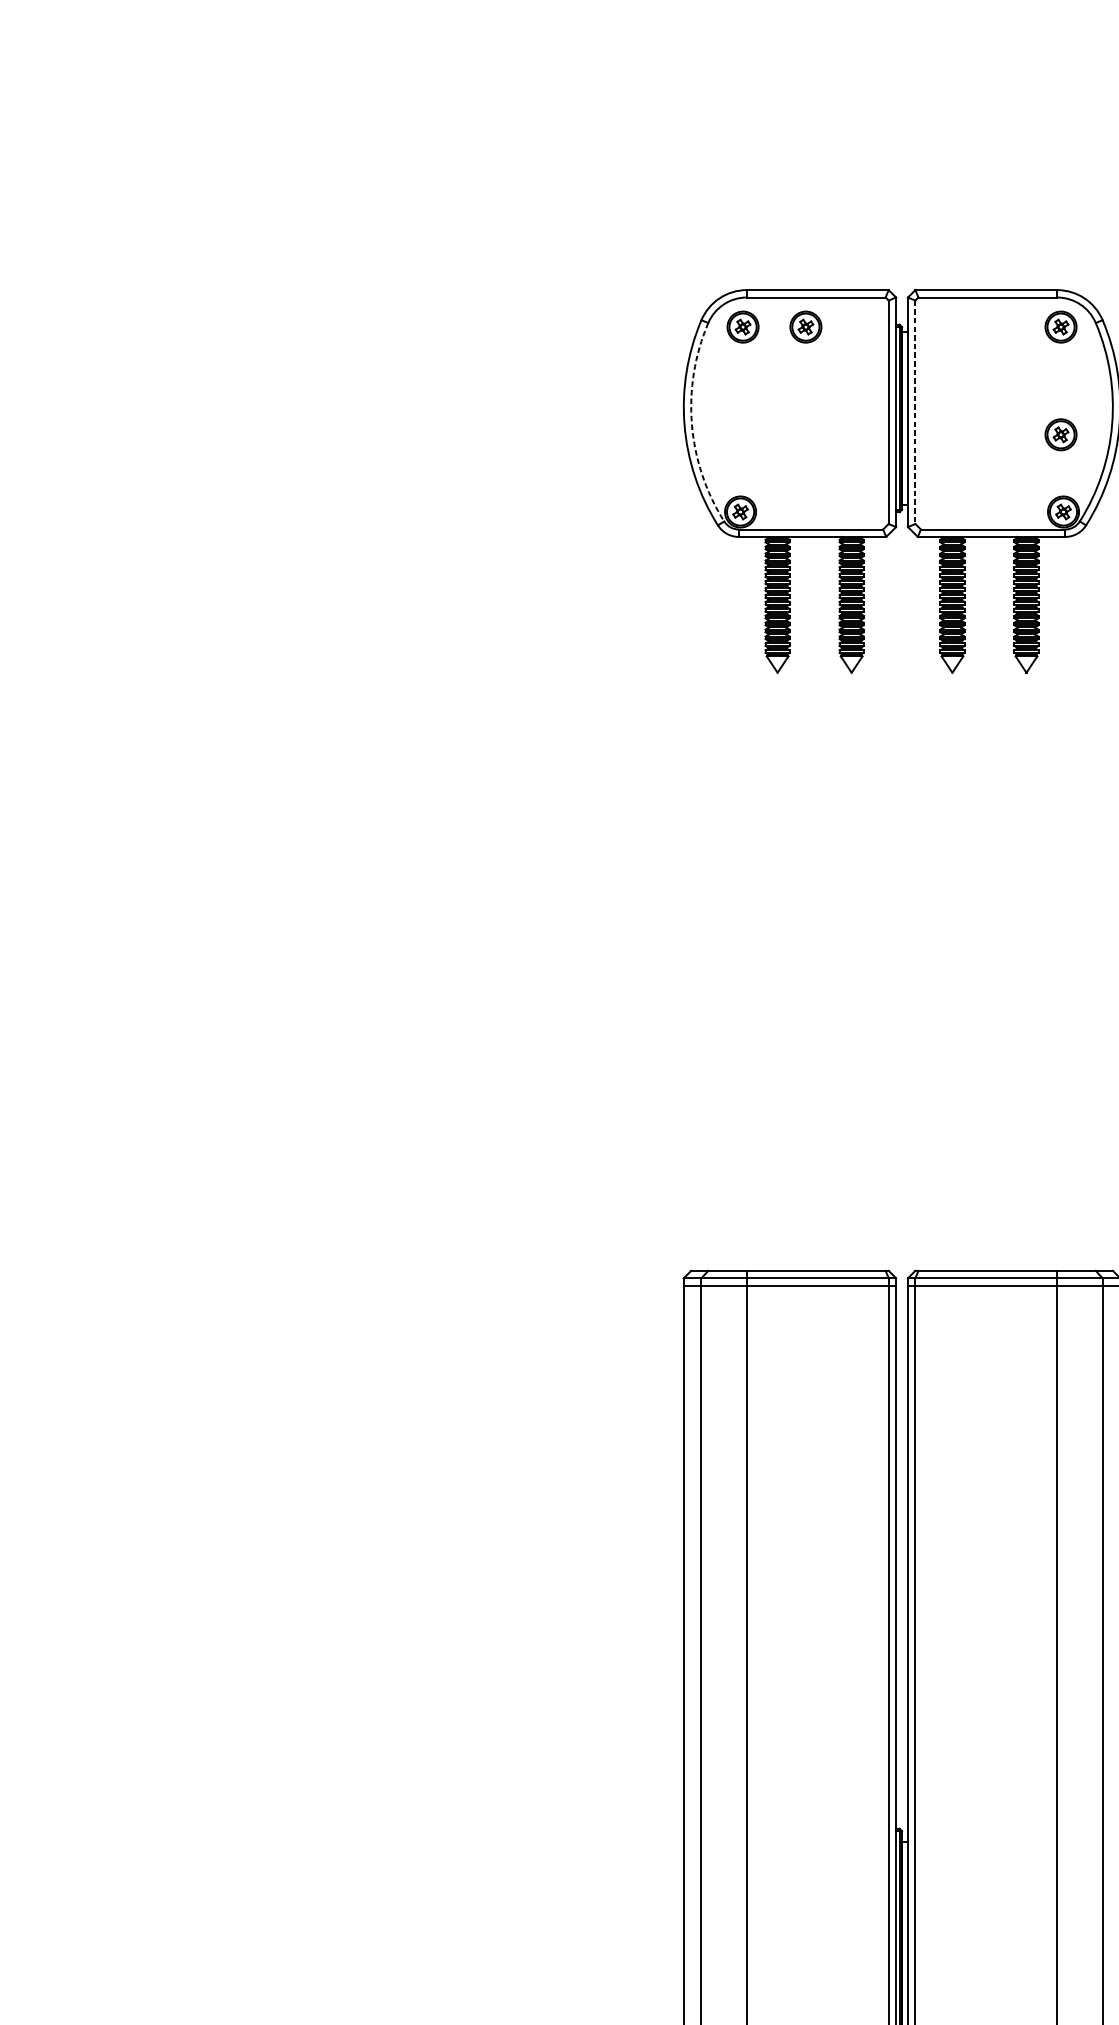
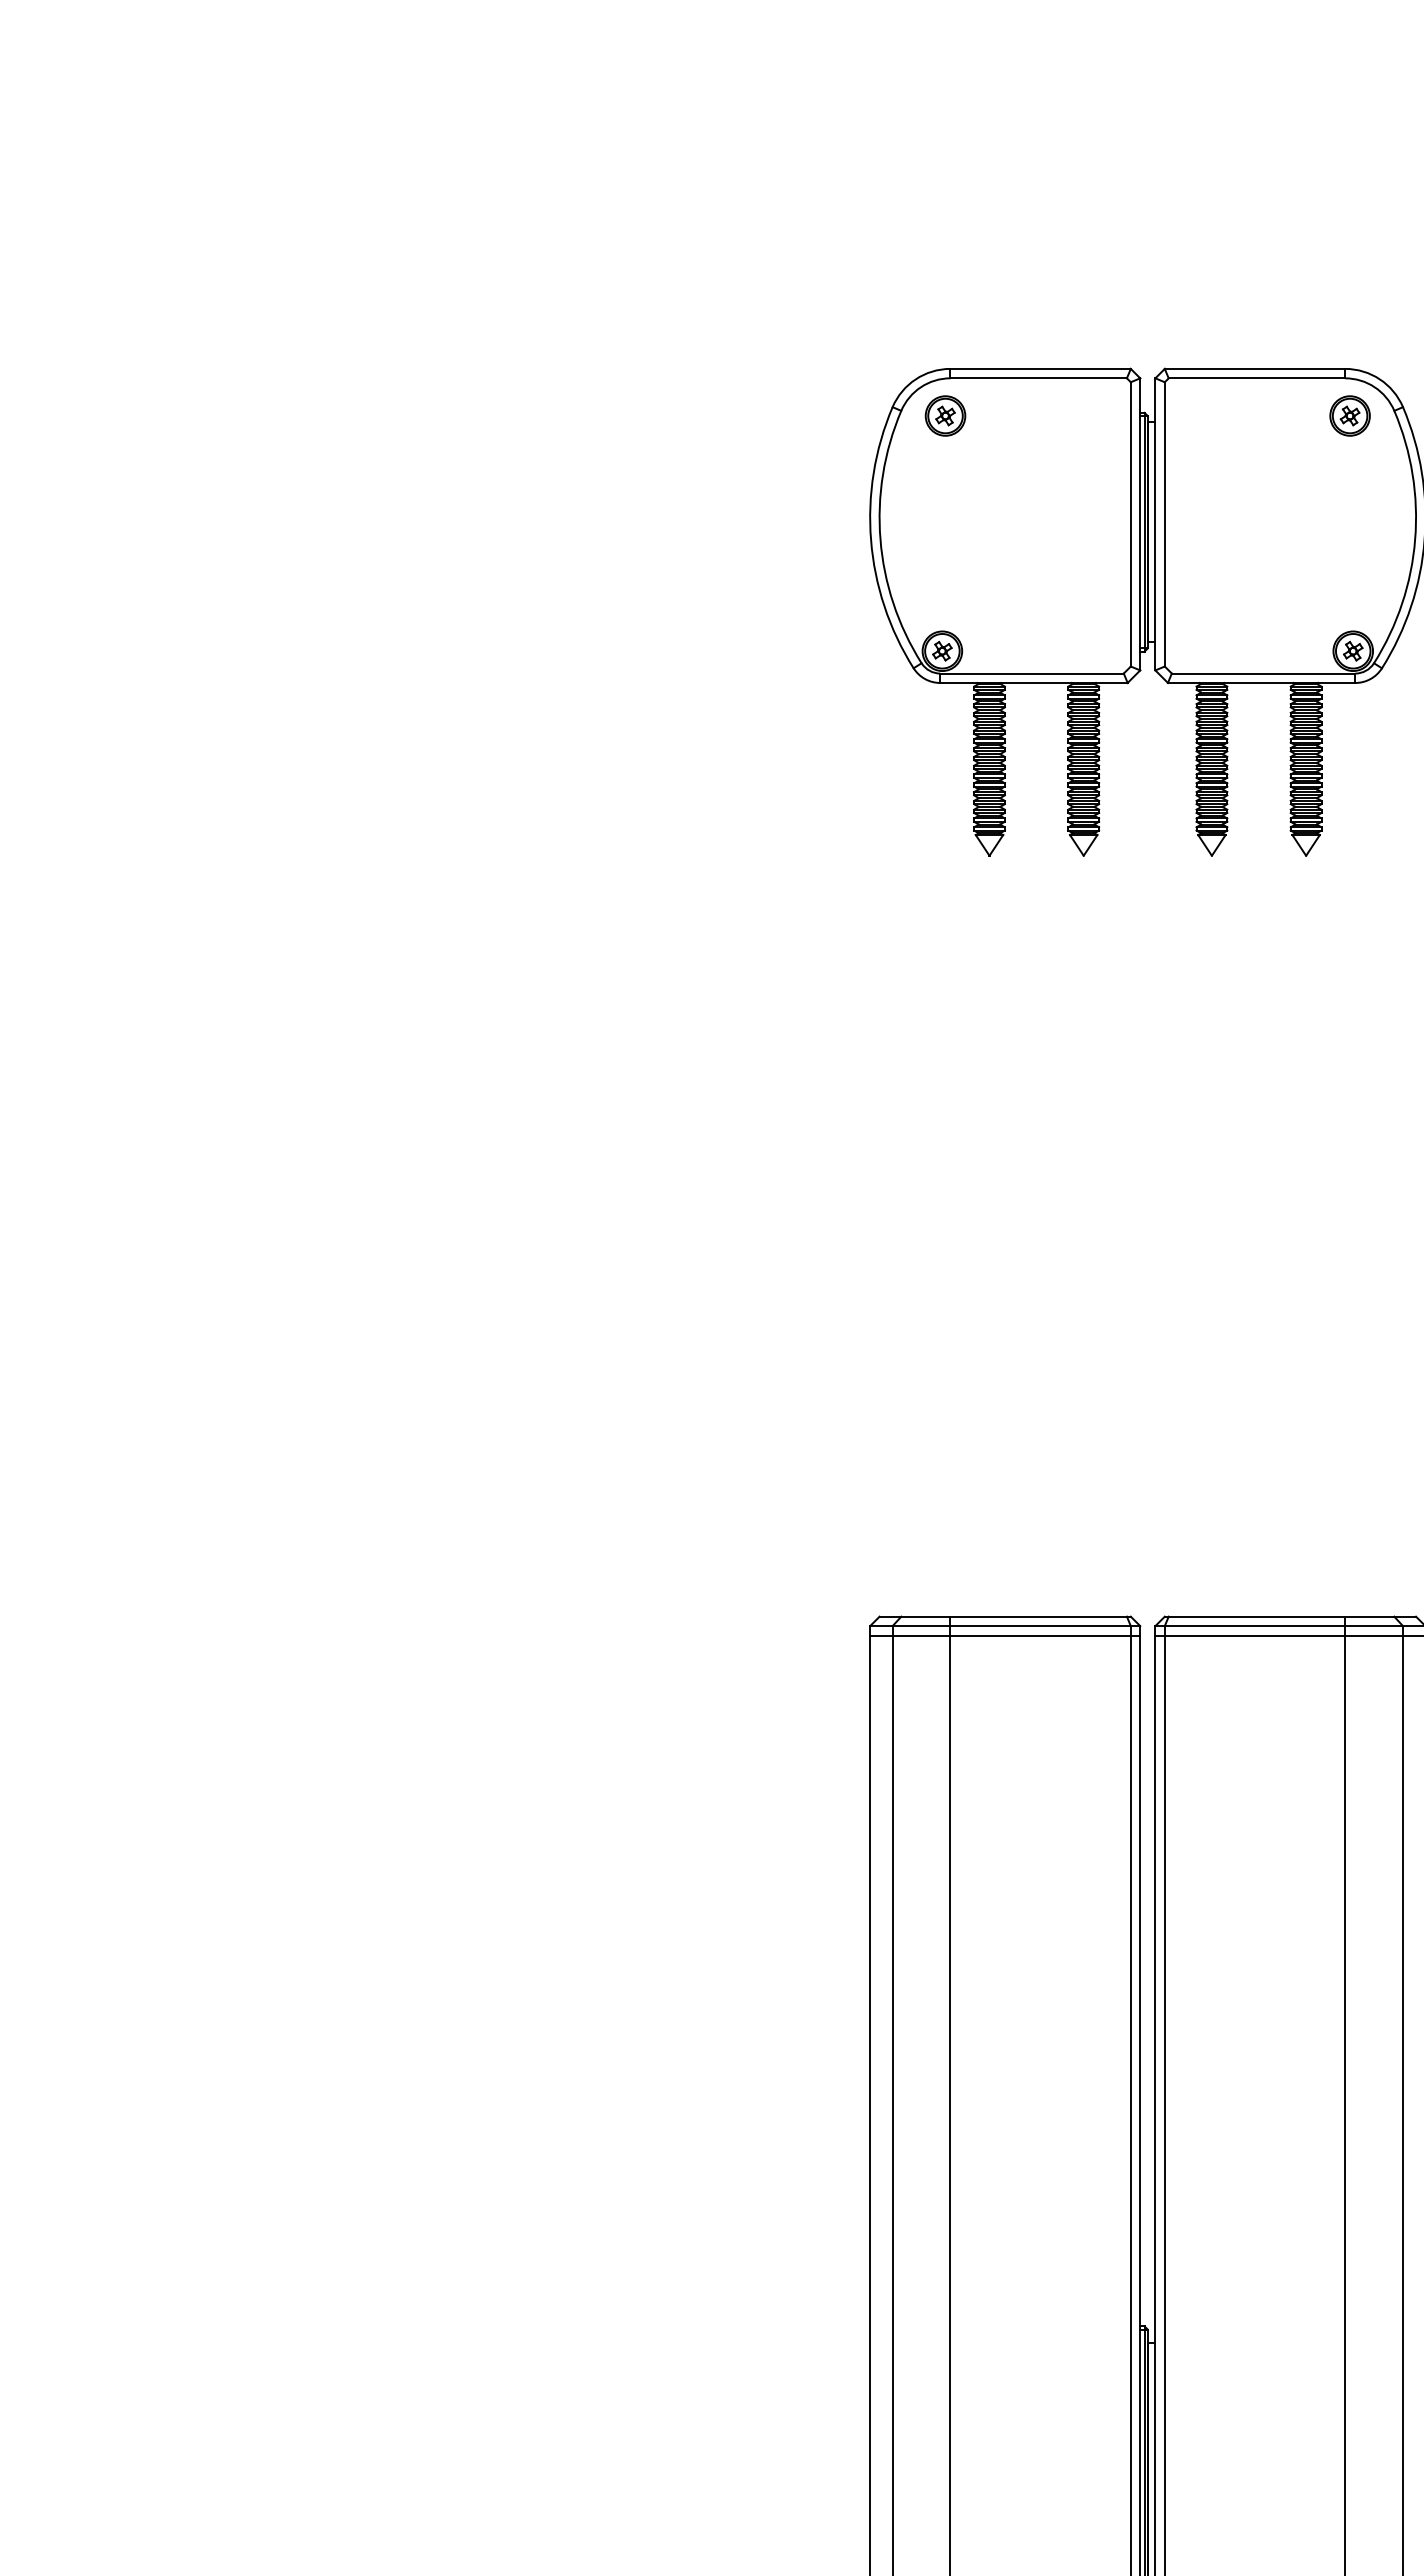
part: (805, 326) -> (1025, 415), removed
line: (915, 412) -> (1164, 524), dashed -> solid
arc: (691, 424) -> (880, 539), dashed -> solid
part: (1060, 434) -> (1349, 552), removed

